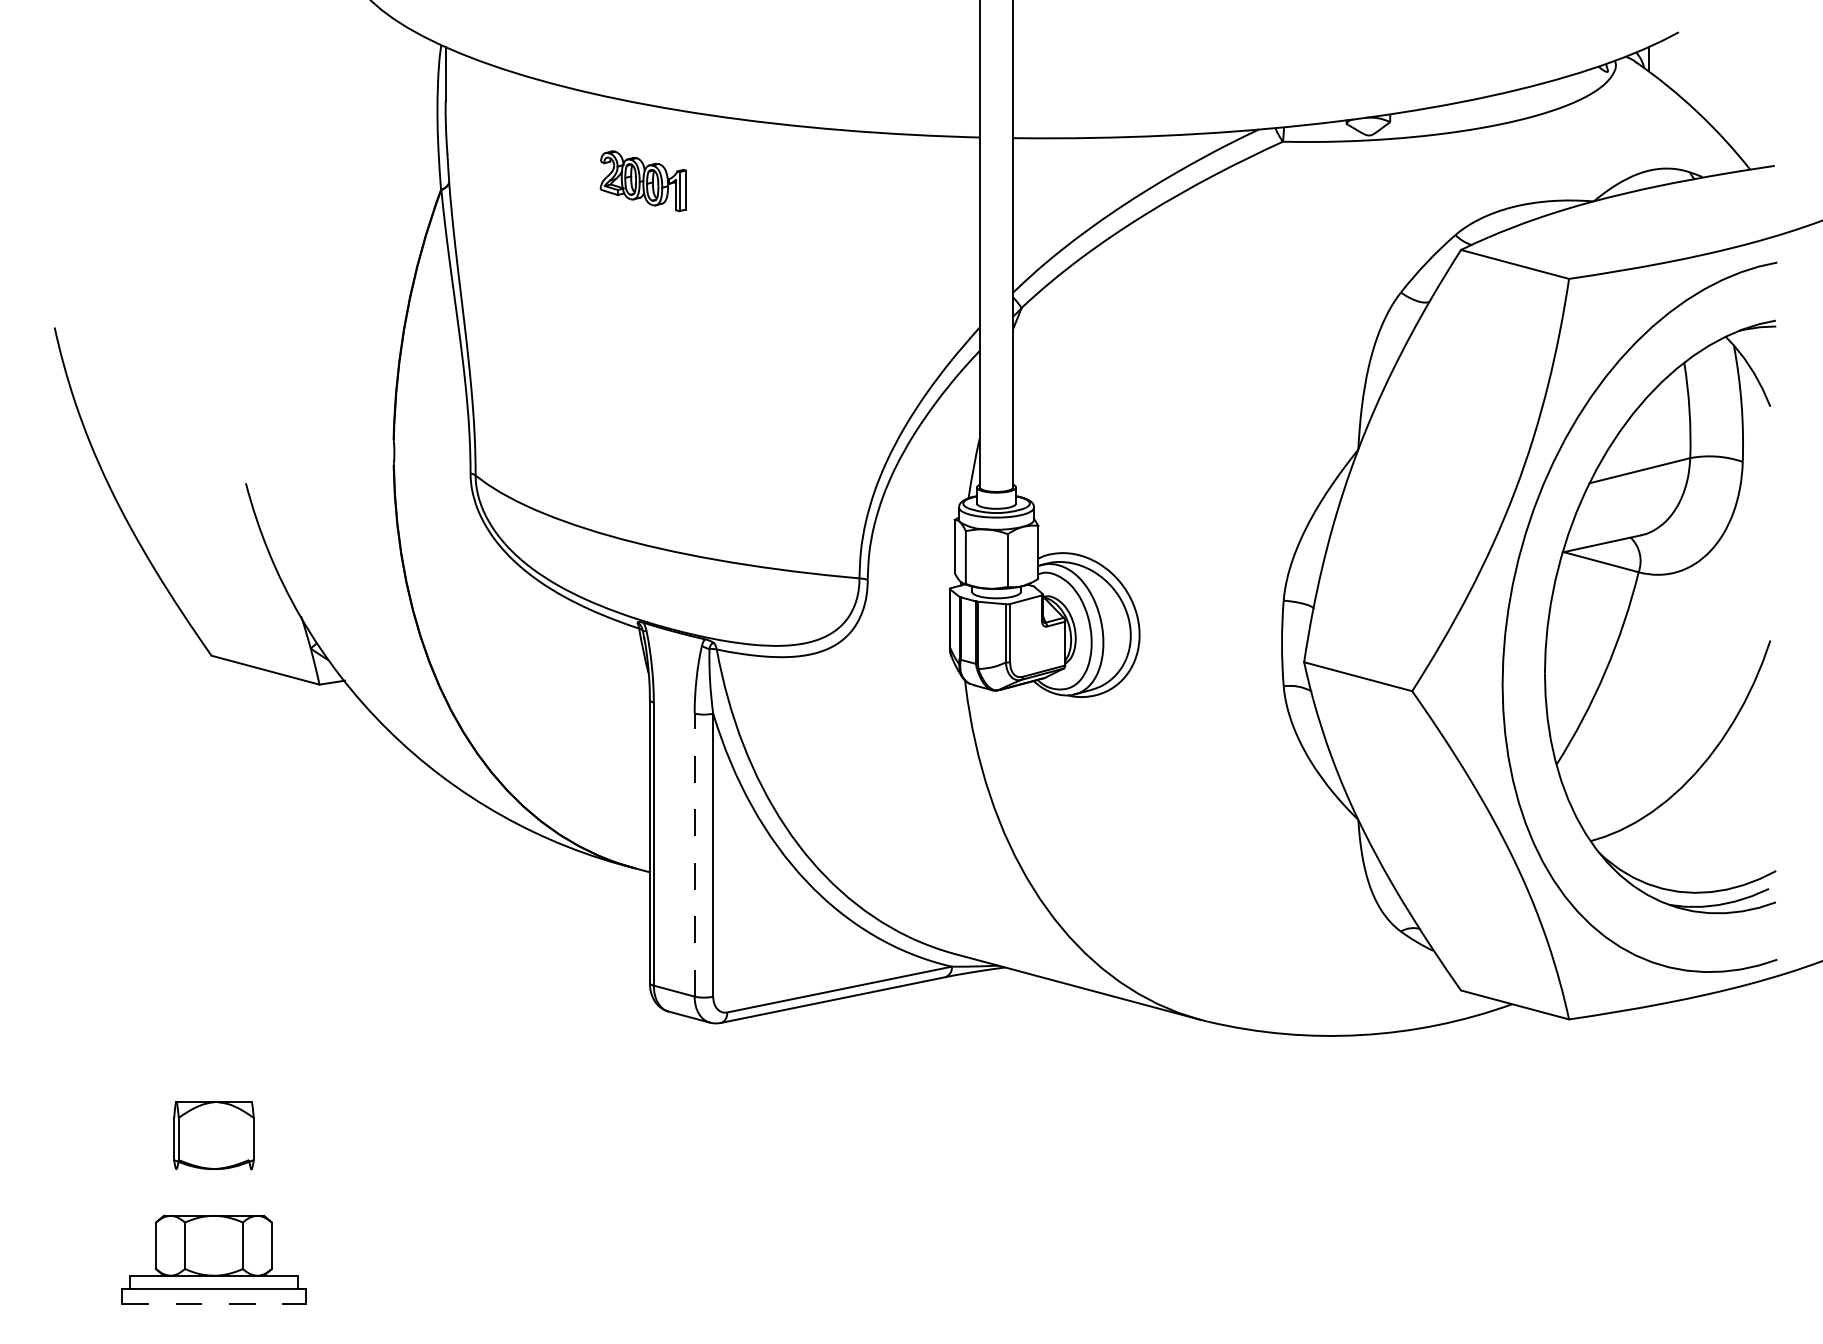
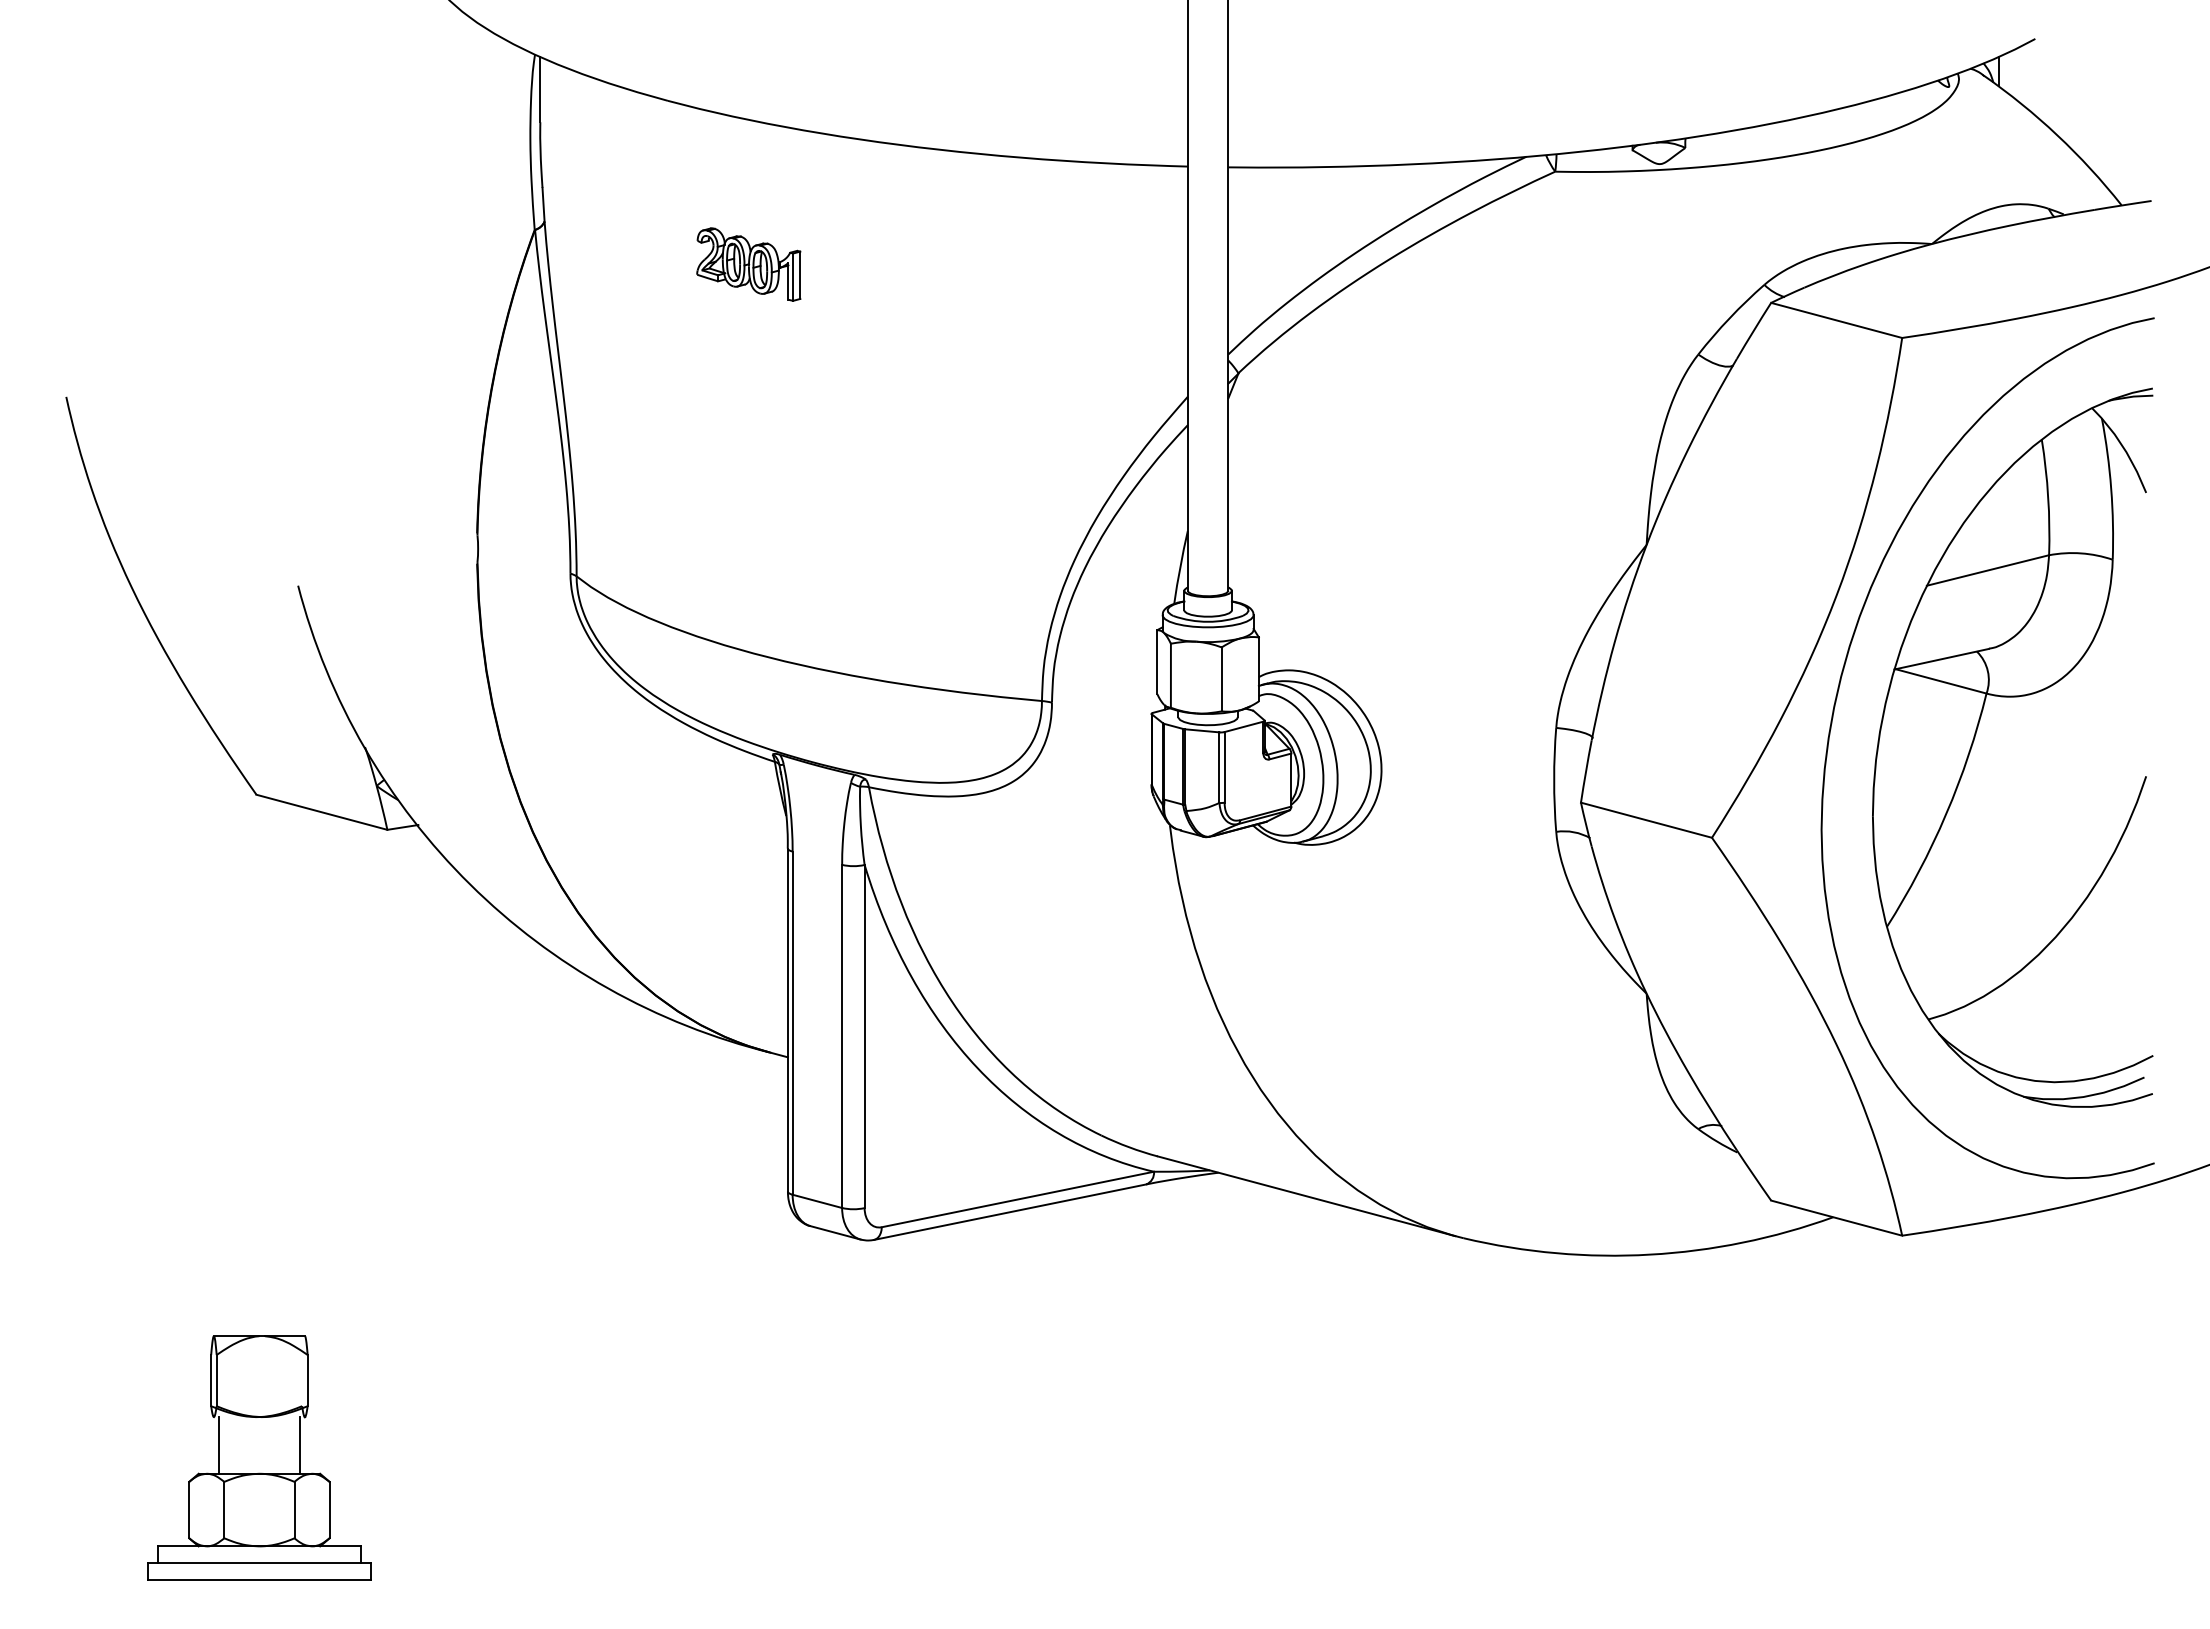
part: (642, 181) -> (748, 264), moved
line: (694, 855) -> (842, 1036), dashed -> solid
line: (181, 1192) -> (219, 1445), added
line: (247, 1192) -> (299, 1445), added
line: (214, 1303) -> (259, 1580), dashed -> solid

